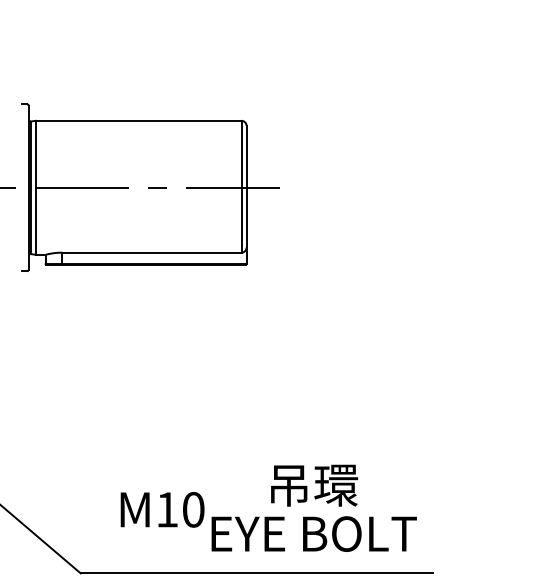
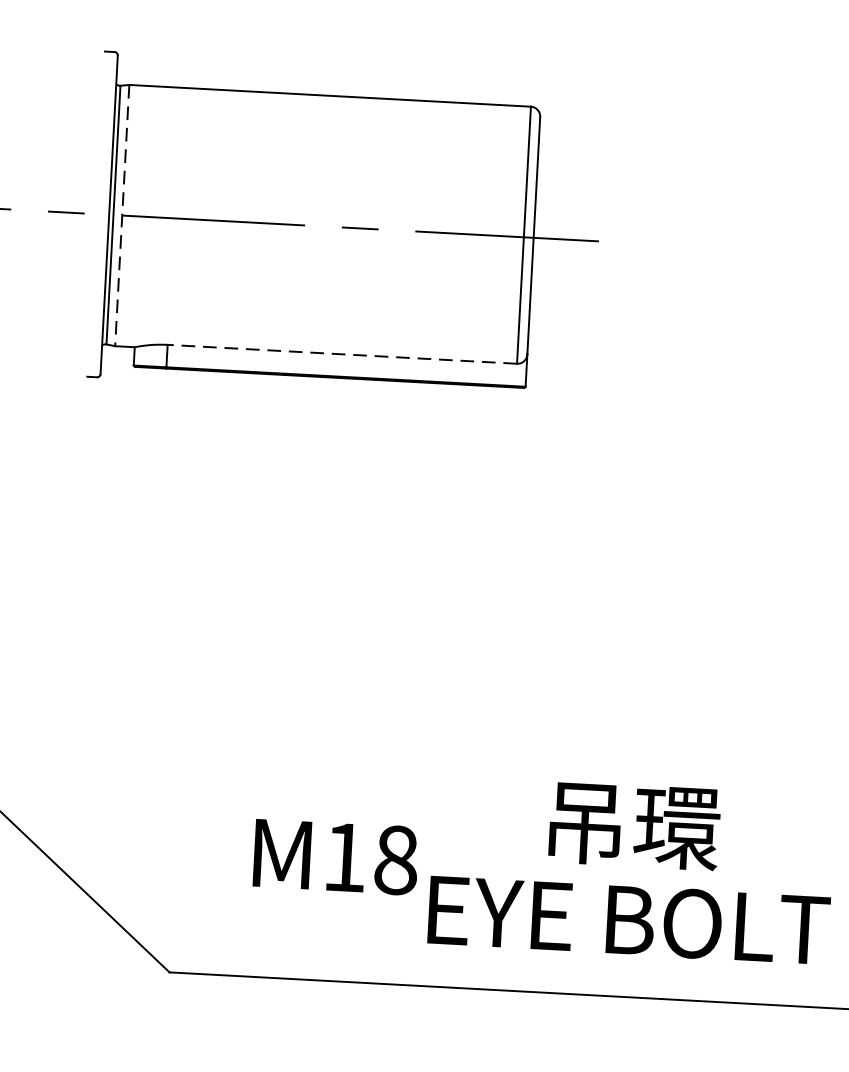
line: (35, 187) -> (122, 214), solid -> dashed
line: (151, 252) -> (341, 353), solid -> dashed
text: (193, 509) -> (396, 859), M10 -> M18

